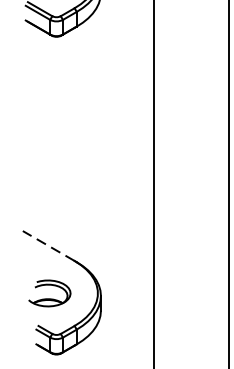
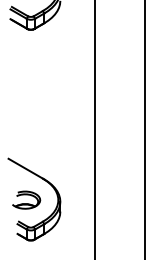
line: (48, 245) -> (25, 168), dashed -> solid

